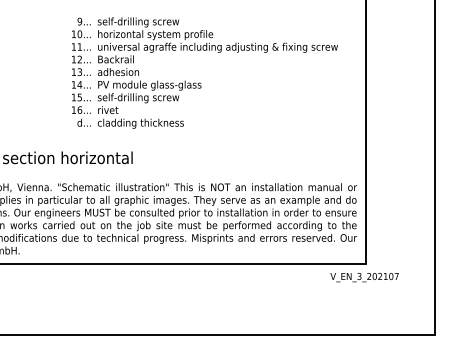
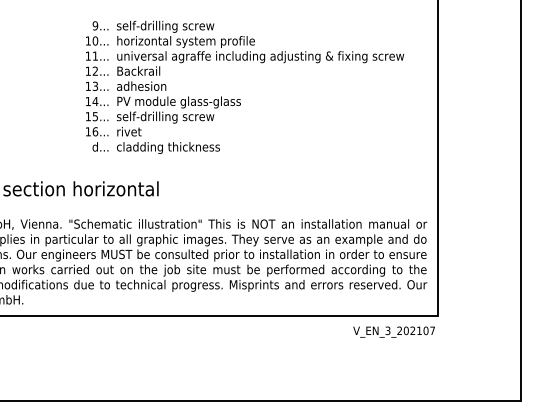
text: (364, 277) -> (393, 331), moved

